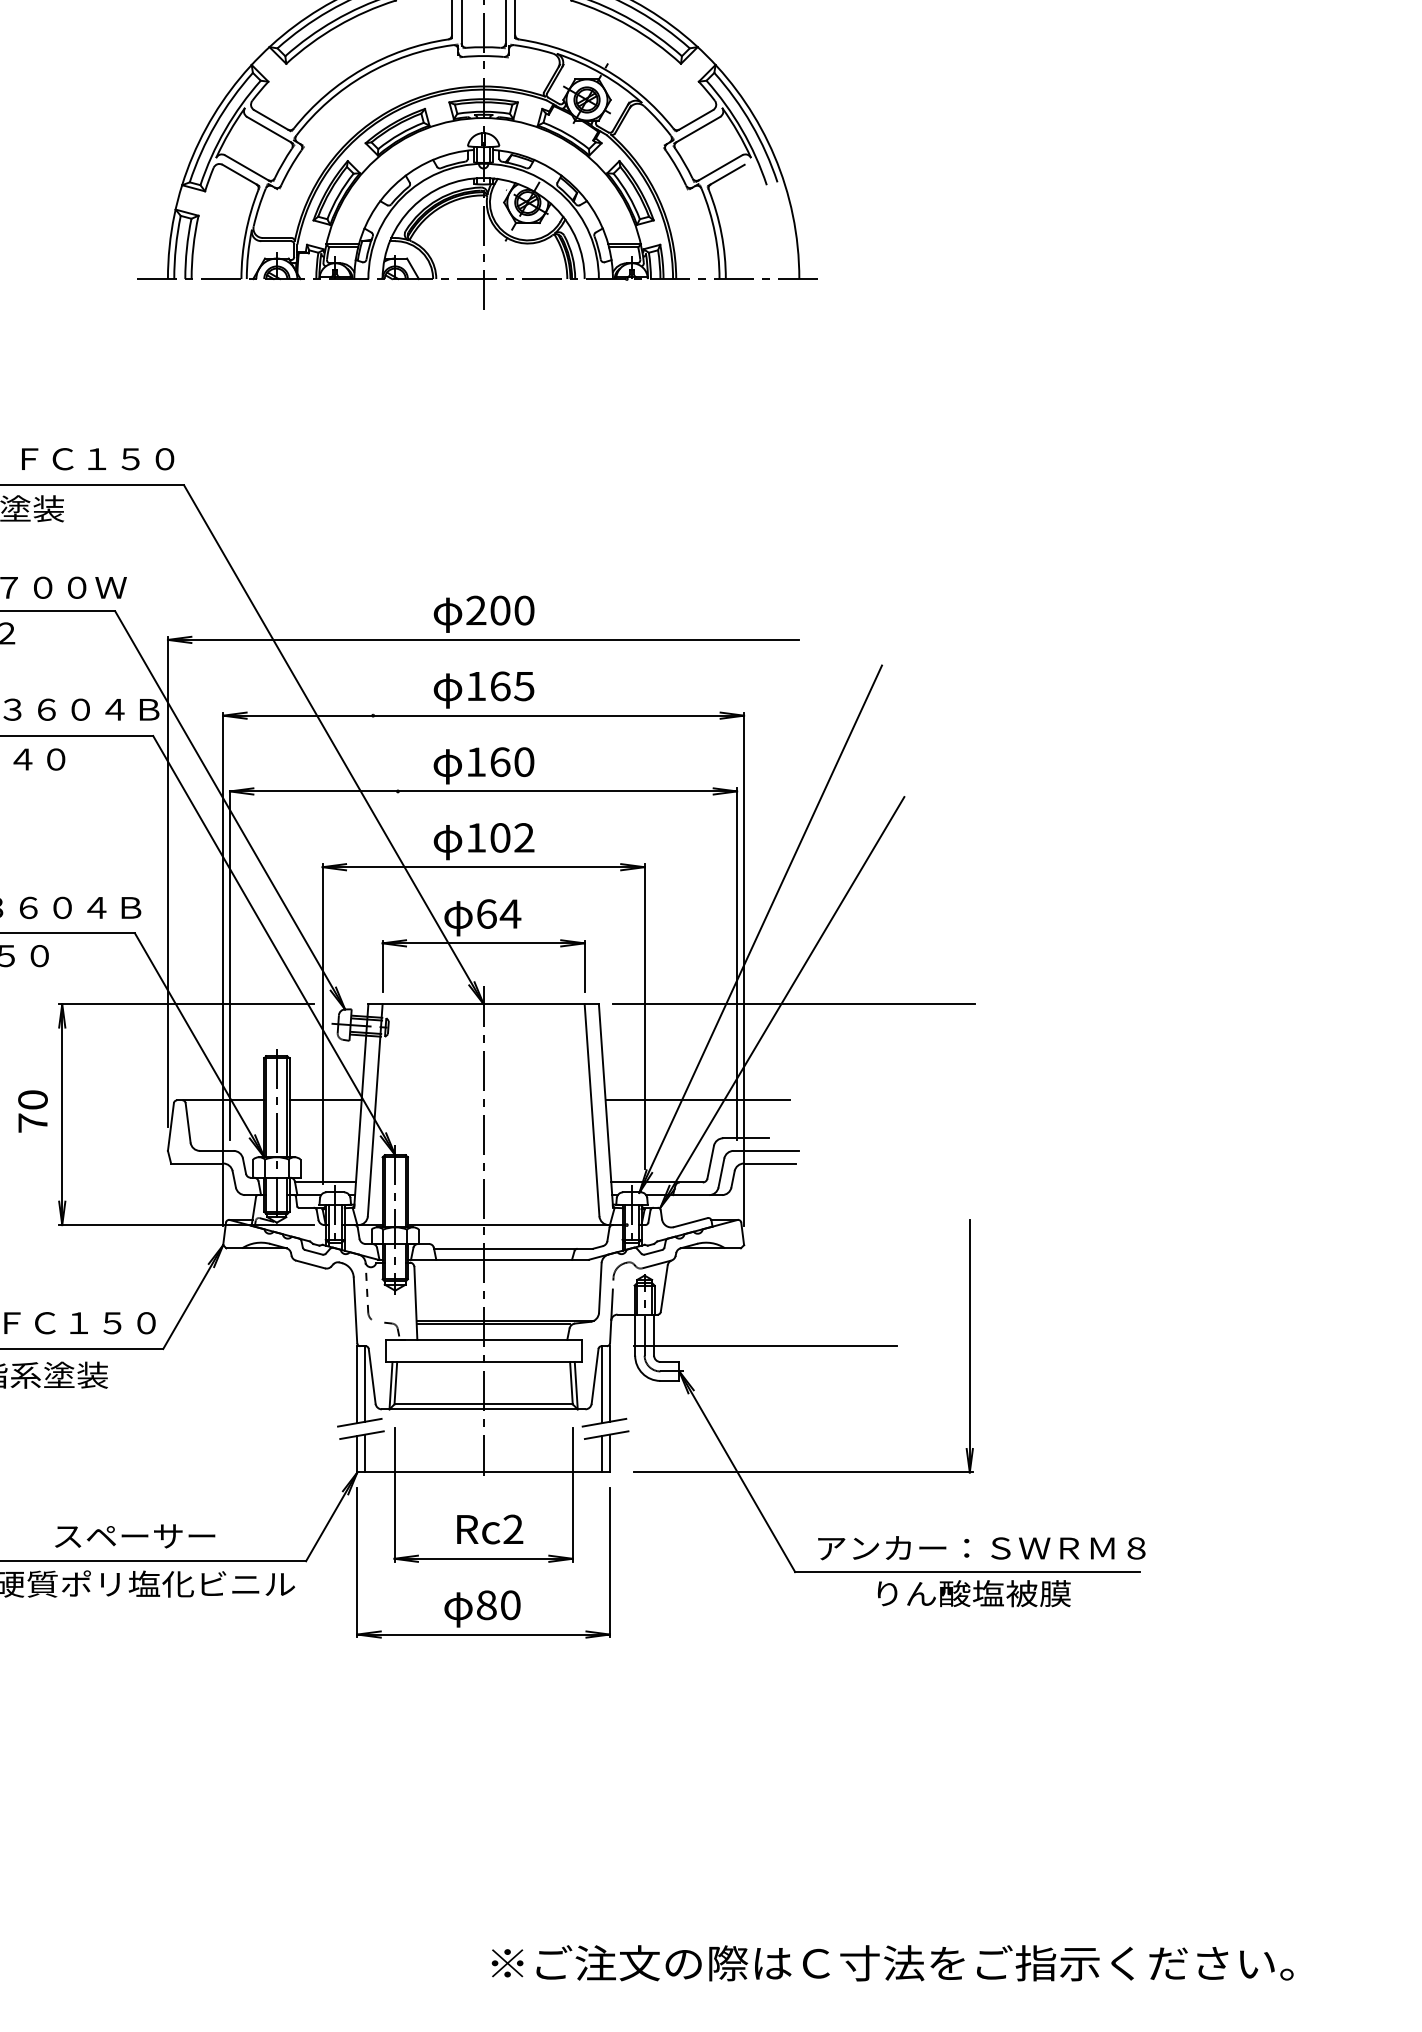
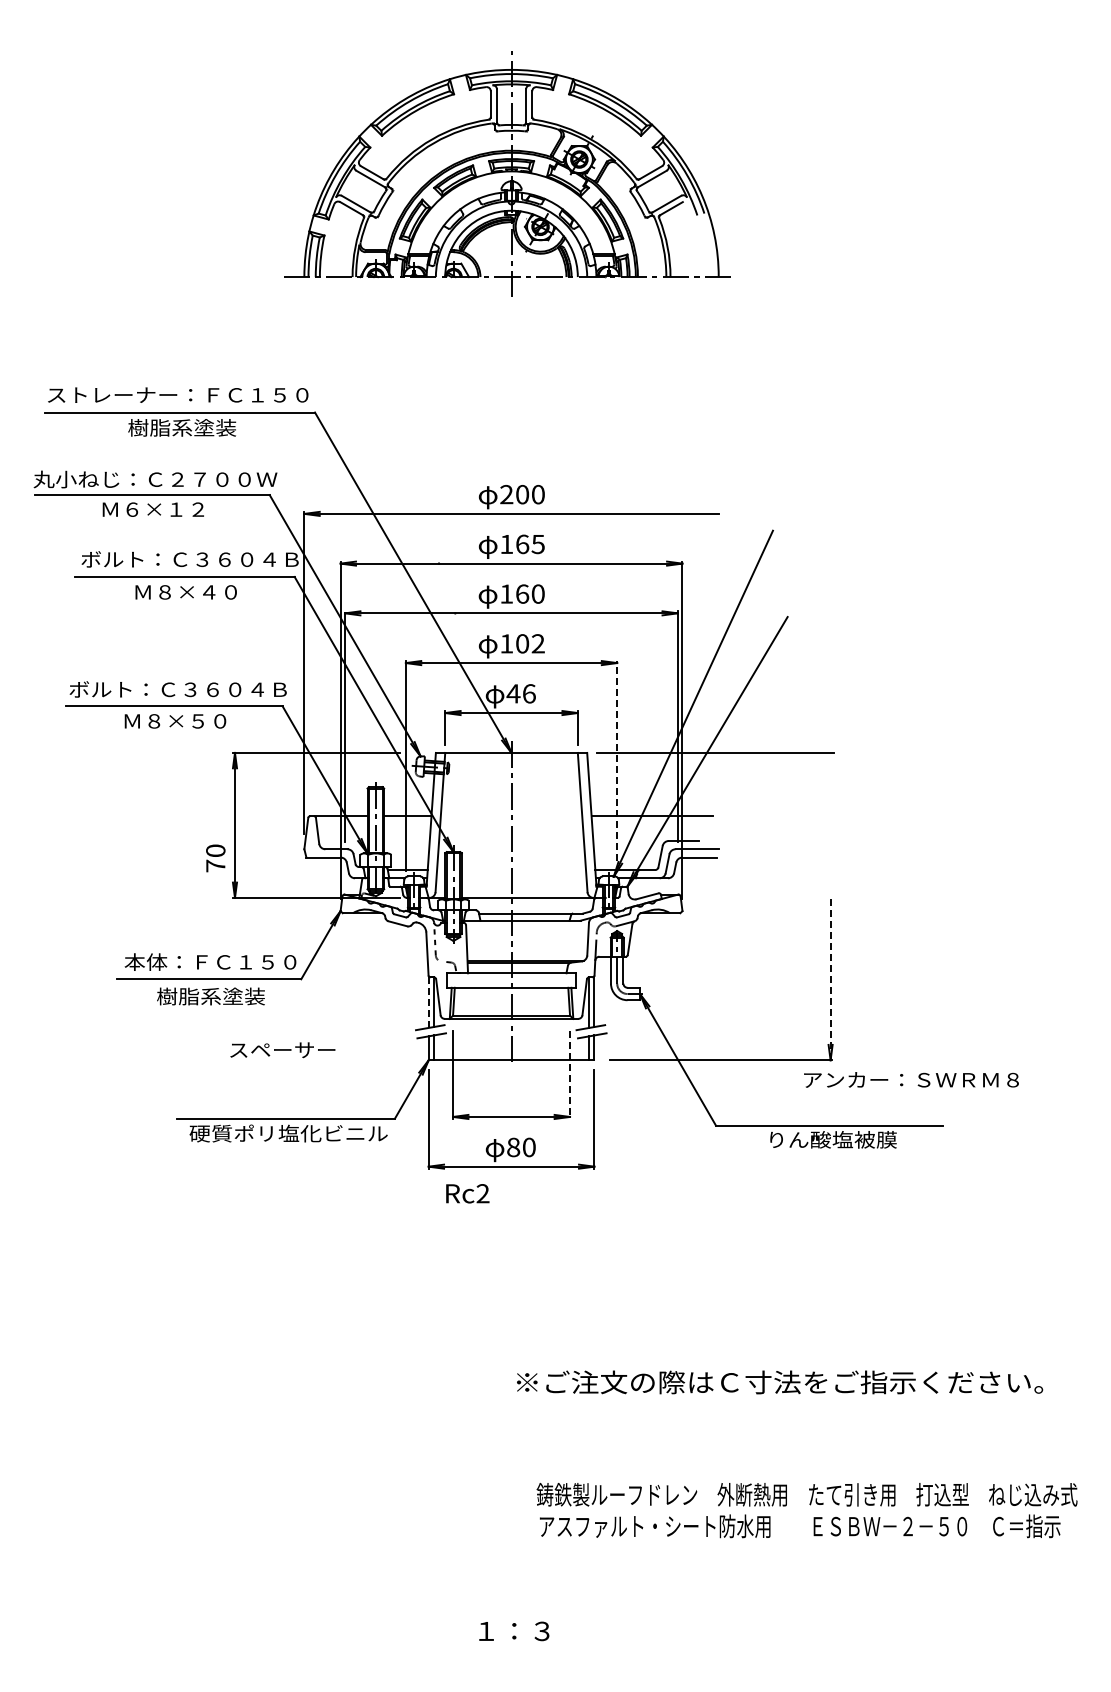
text: (498, 913) -> (521, 693), 64 -> 46
line: (645, 1017) -> (617, 761), solid -> dashed
text: (32, 1111) -> (215, 858), moved
line: (763, 1346) -> (695, 977), removed
line: (969, 1346) -> (830, 977), solid -> dashed
line: (357, 1385) -> (428, 1003), solid -> dashed
line: (573, 1495) -> (570, 1075), solid -> dashed
text: (489, 1529) -> (467, 1193), moved
text: (134, 1536) -> (282, 1050), moved
text: (981, 1547) -> (911, 1079), moved

